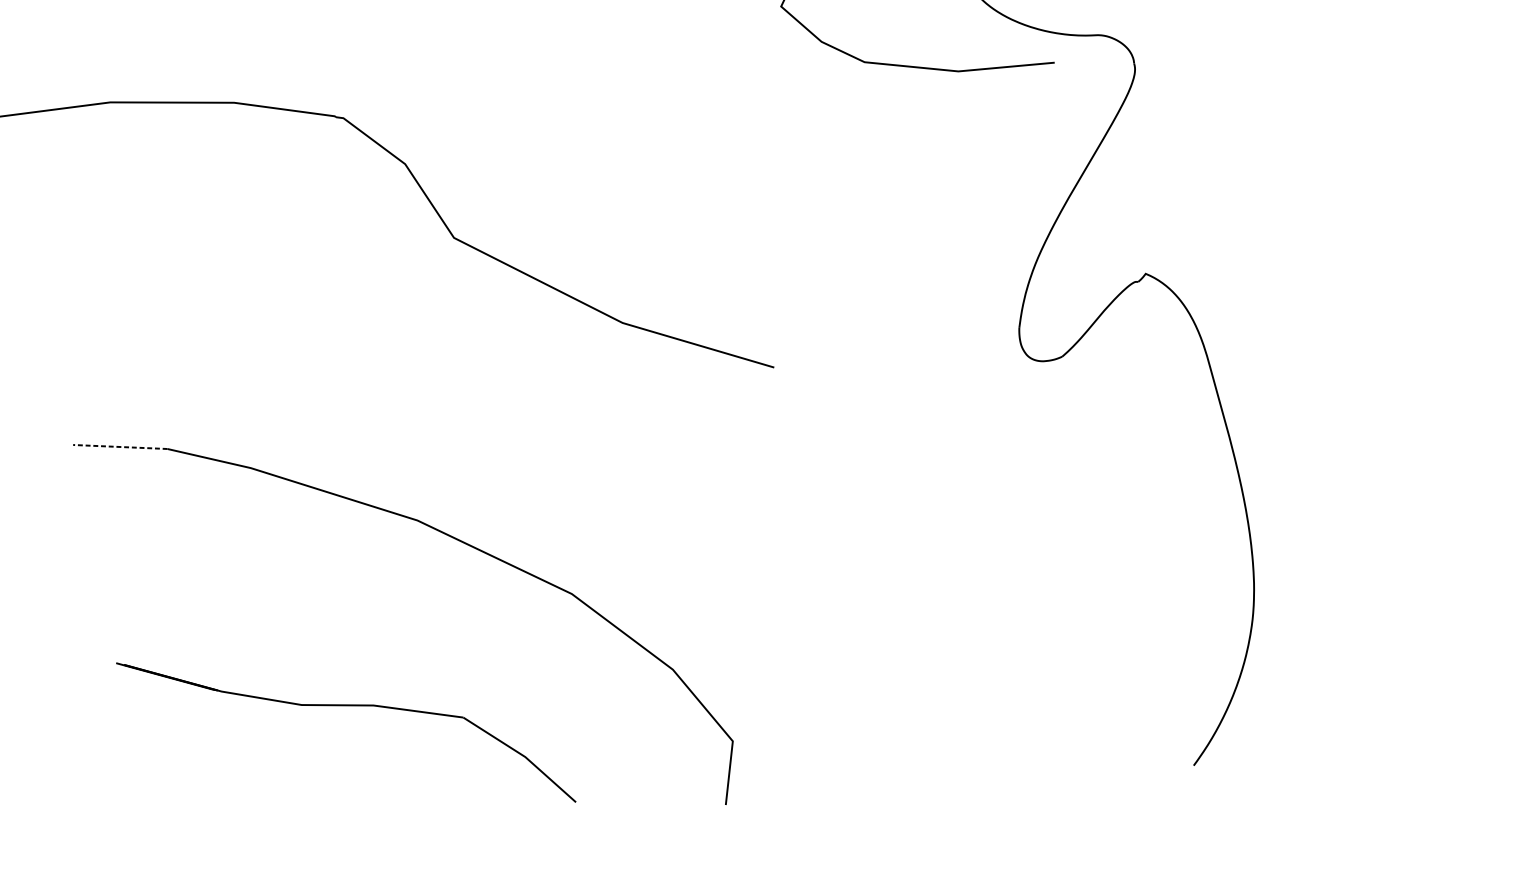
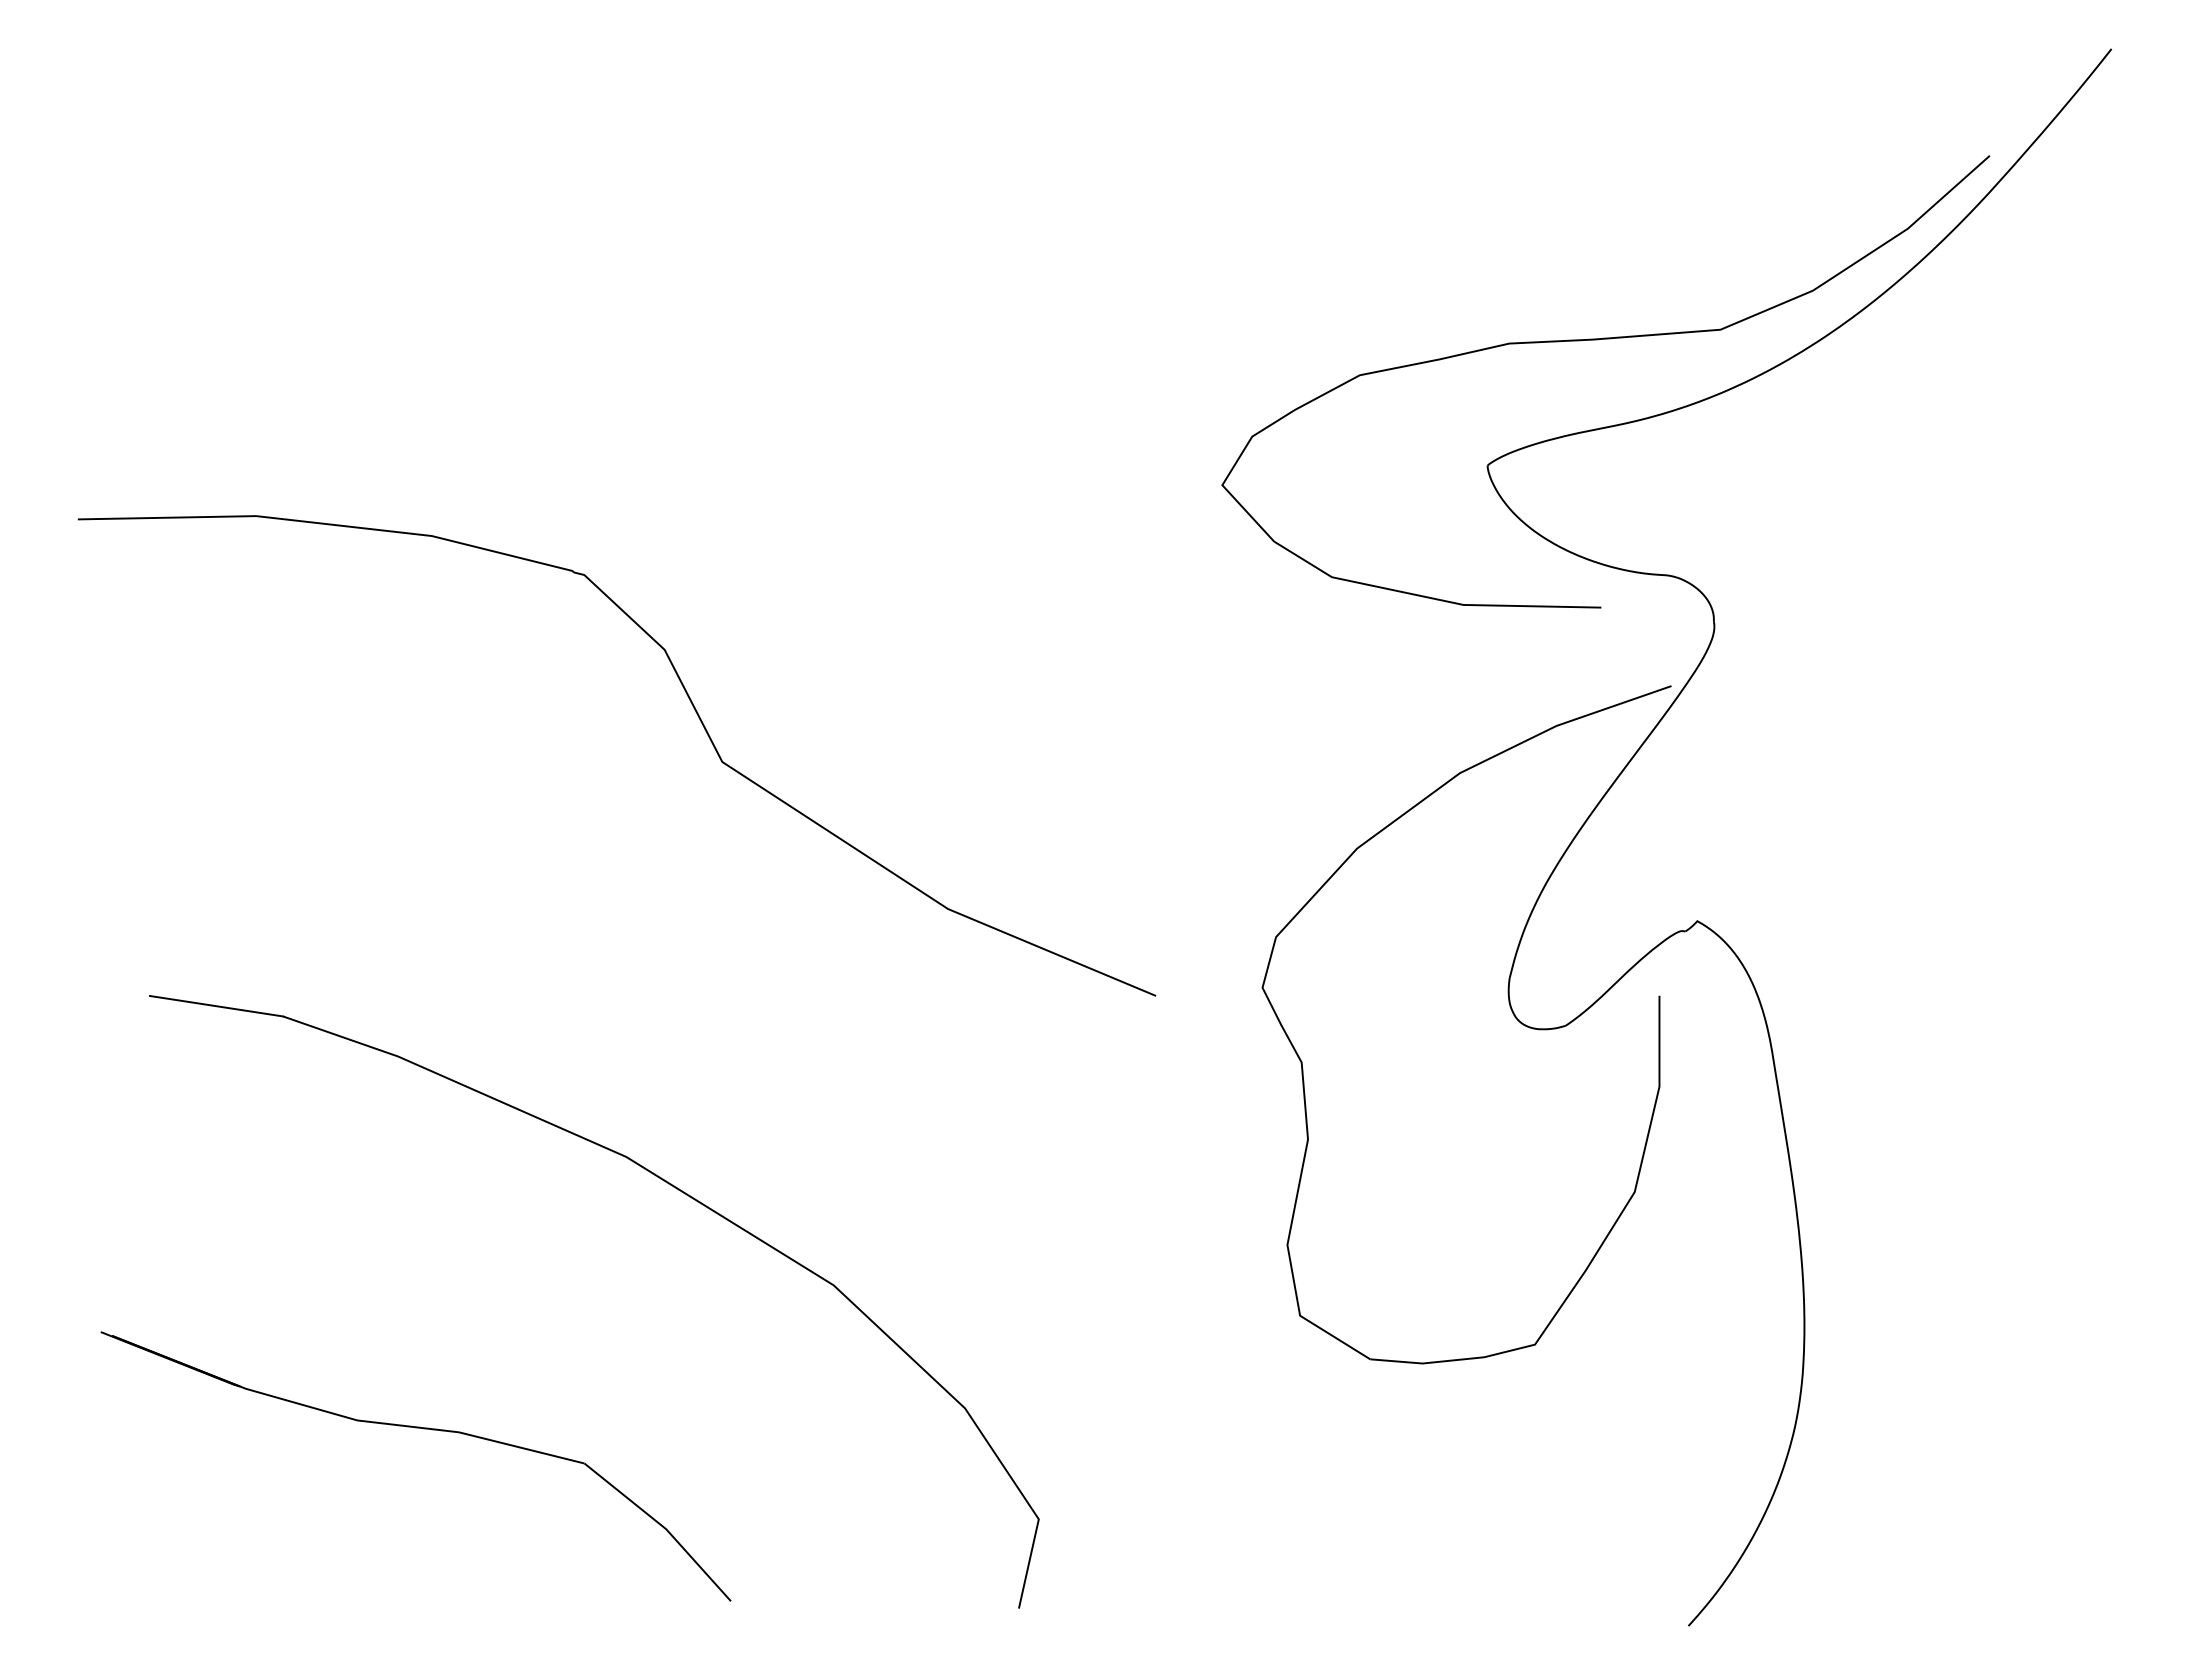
part: (881, 401) -> (1302, 1061), added
line: (120, 447) -> (216, 1006), dashed -> solid
part: (348, 706) -> (423, 1429), moved

